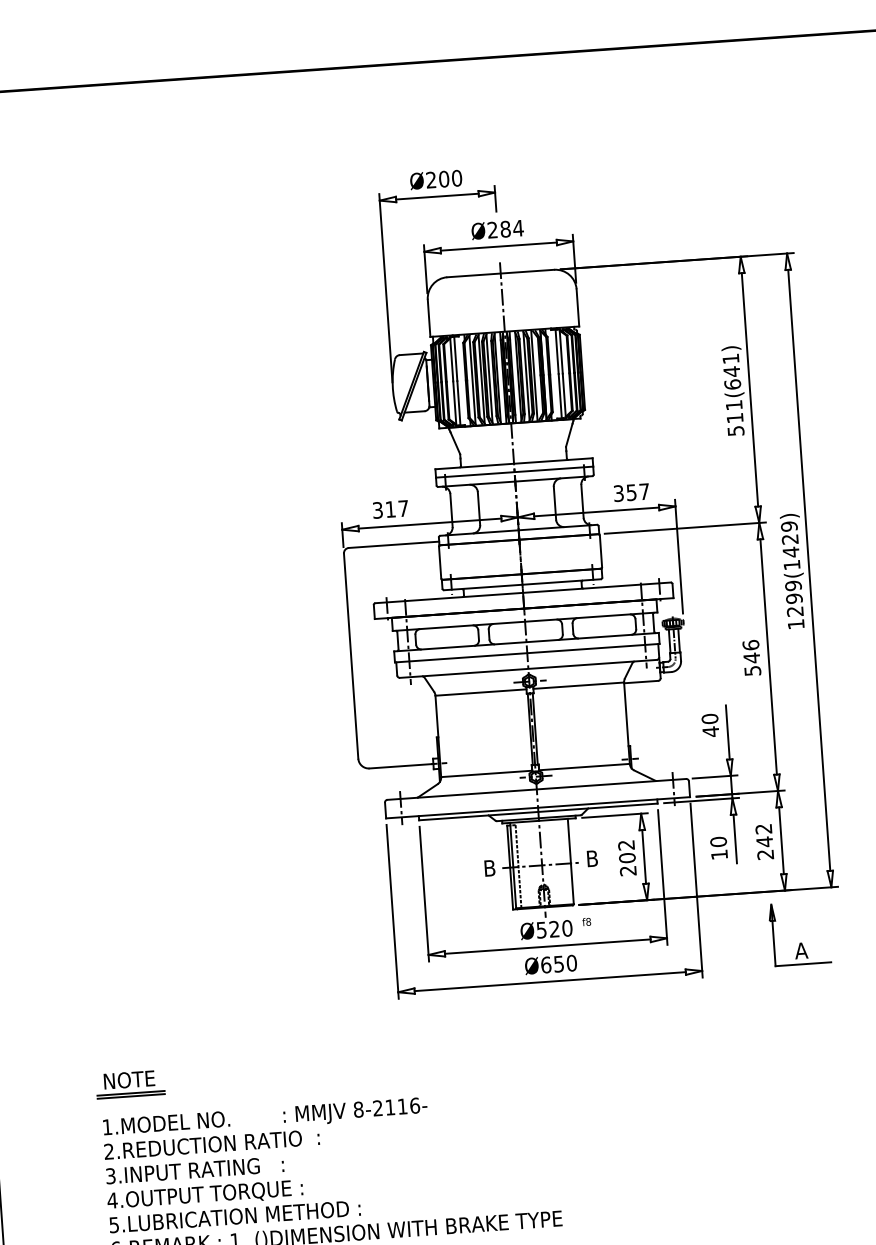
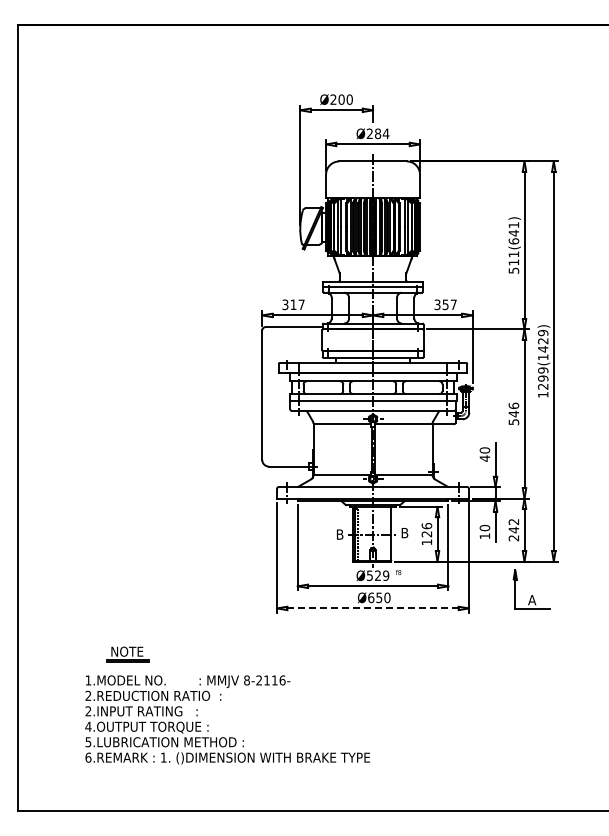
text: (626, 858) -> (426, 534), 202 -> 126
text: (567, 927) -> (386, 575), Ø520 -> Ø529
line: (550, 981) -> (373, 608), solid -> dashed
part: (129, 1084) -> (127, 654), moved
text: (110, 1176) -> (88, 711), 3.INPUT -> 2.INPUT

